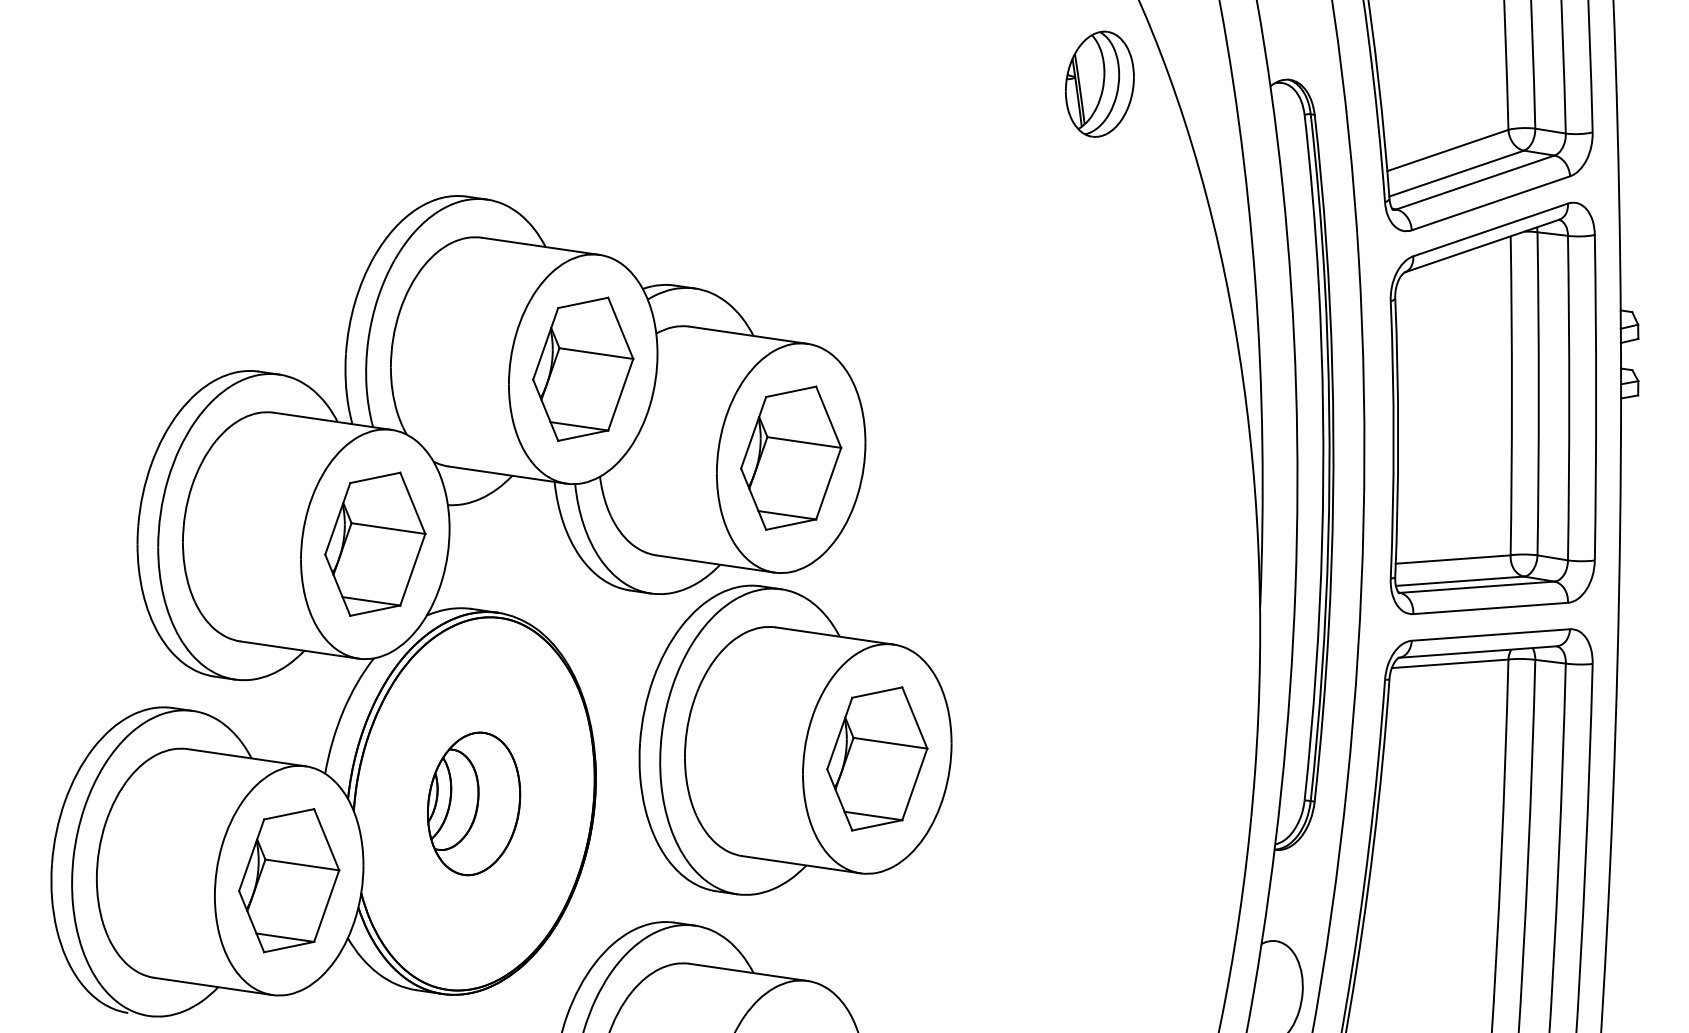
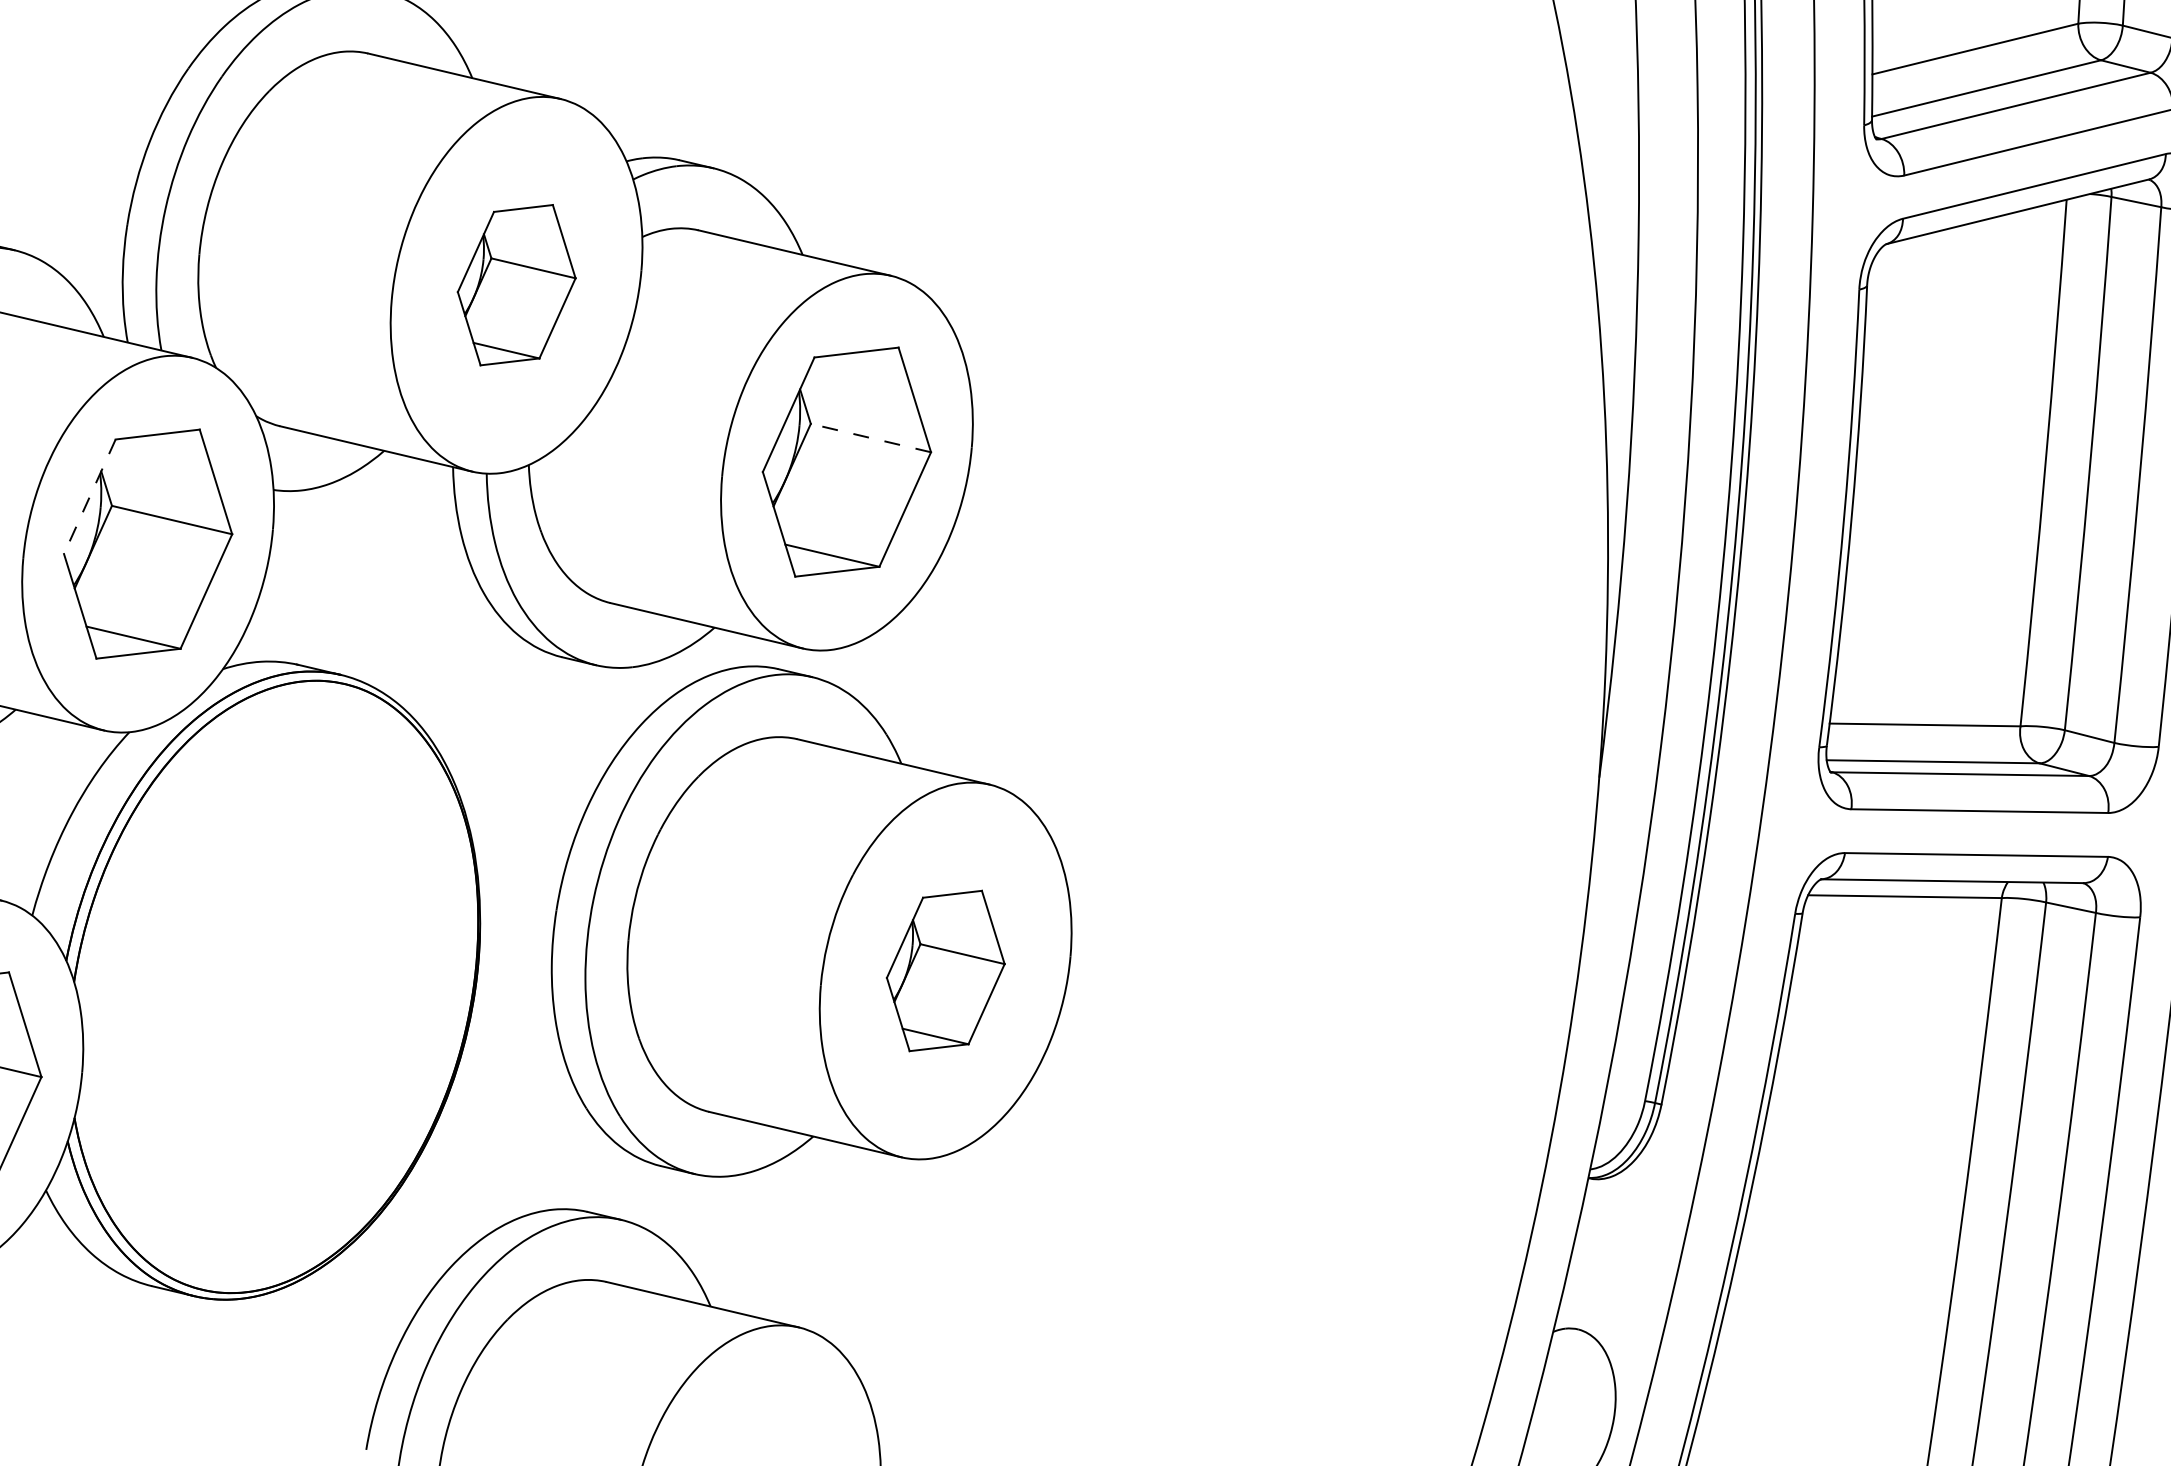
part: (583, 368) -> (517, 284), size x0.7
line: (803, 442) -> (869, 437), solid -> dashed
line: (337, 518) -> (89, 496), solid -> dashed
part: (877, 758) -> (946, 970), size x0.7
part: (474, 803) -> (274, 986), removed

